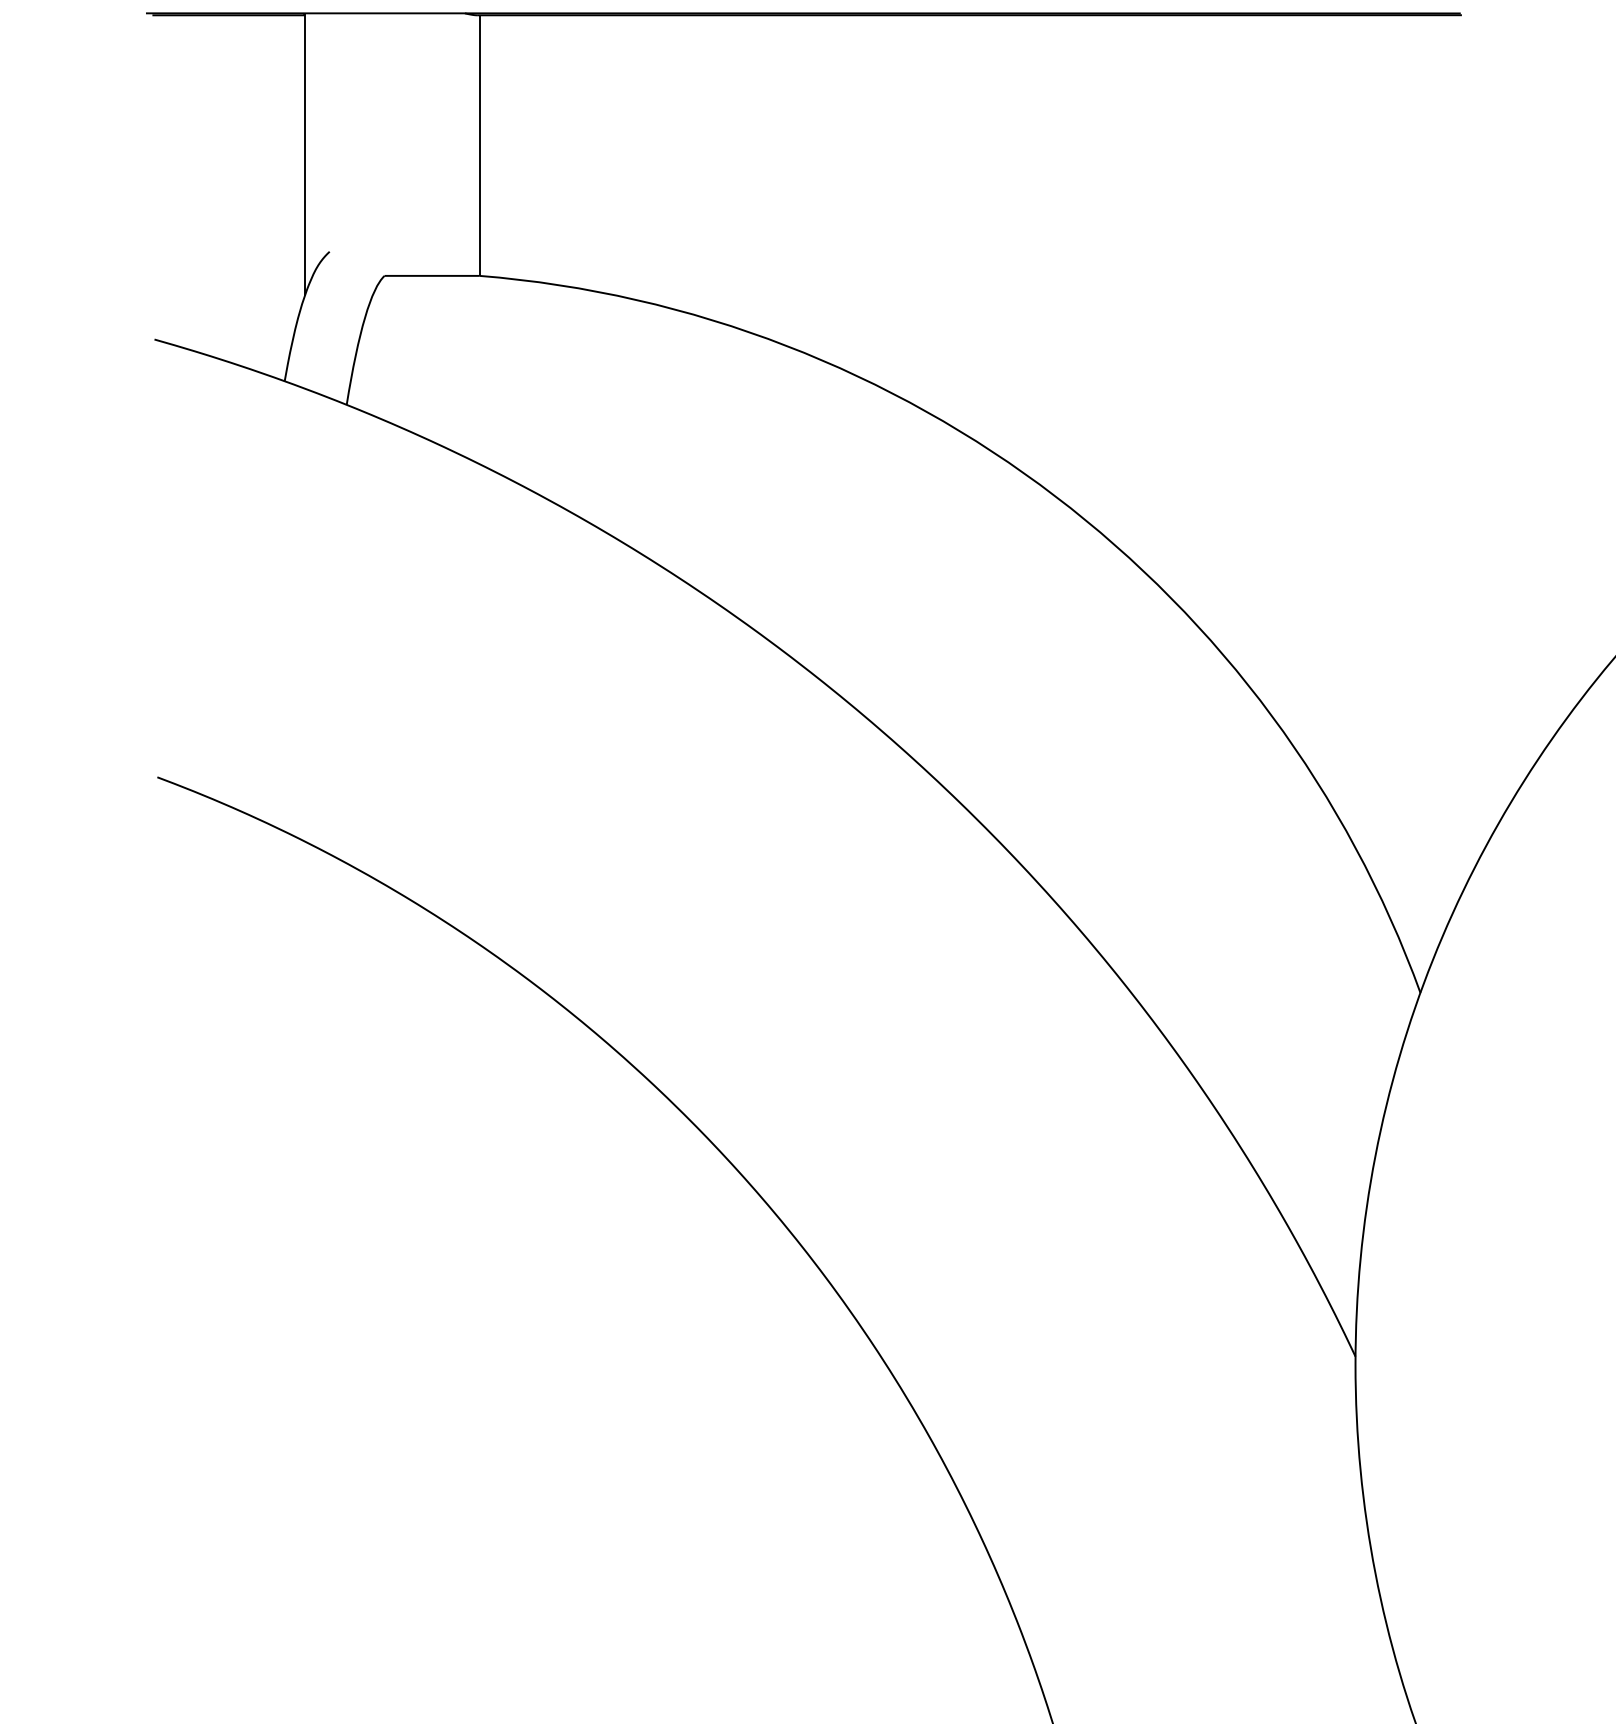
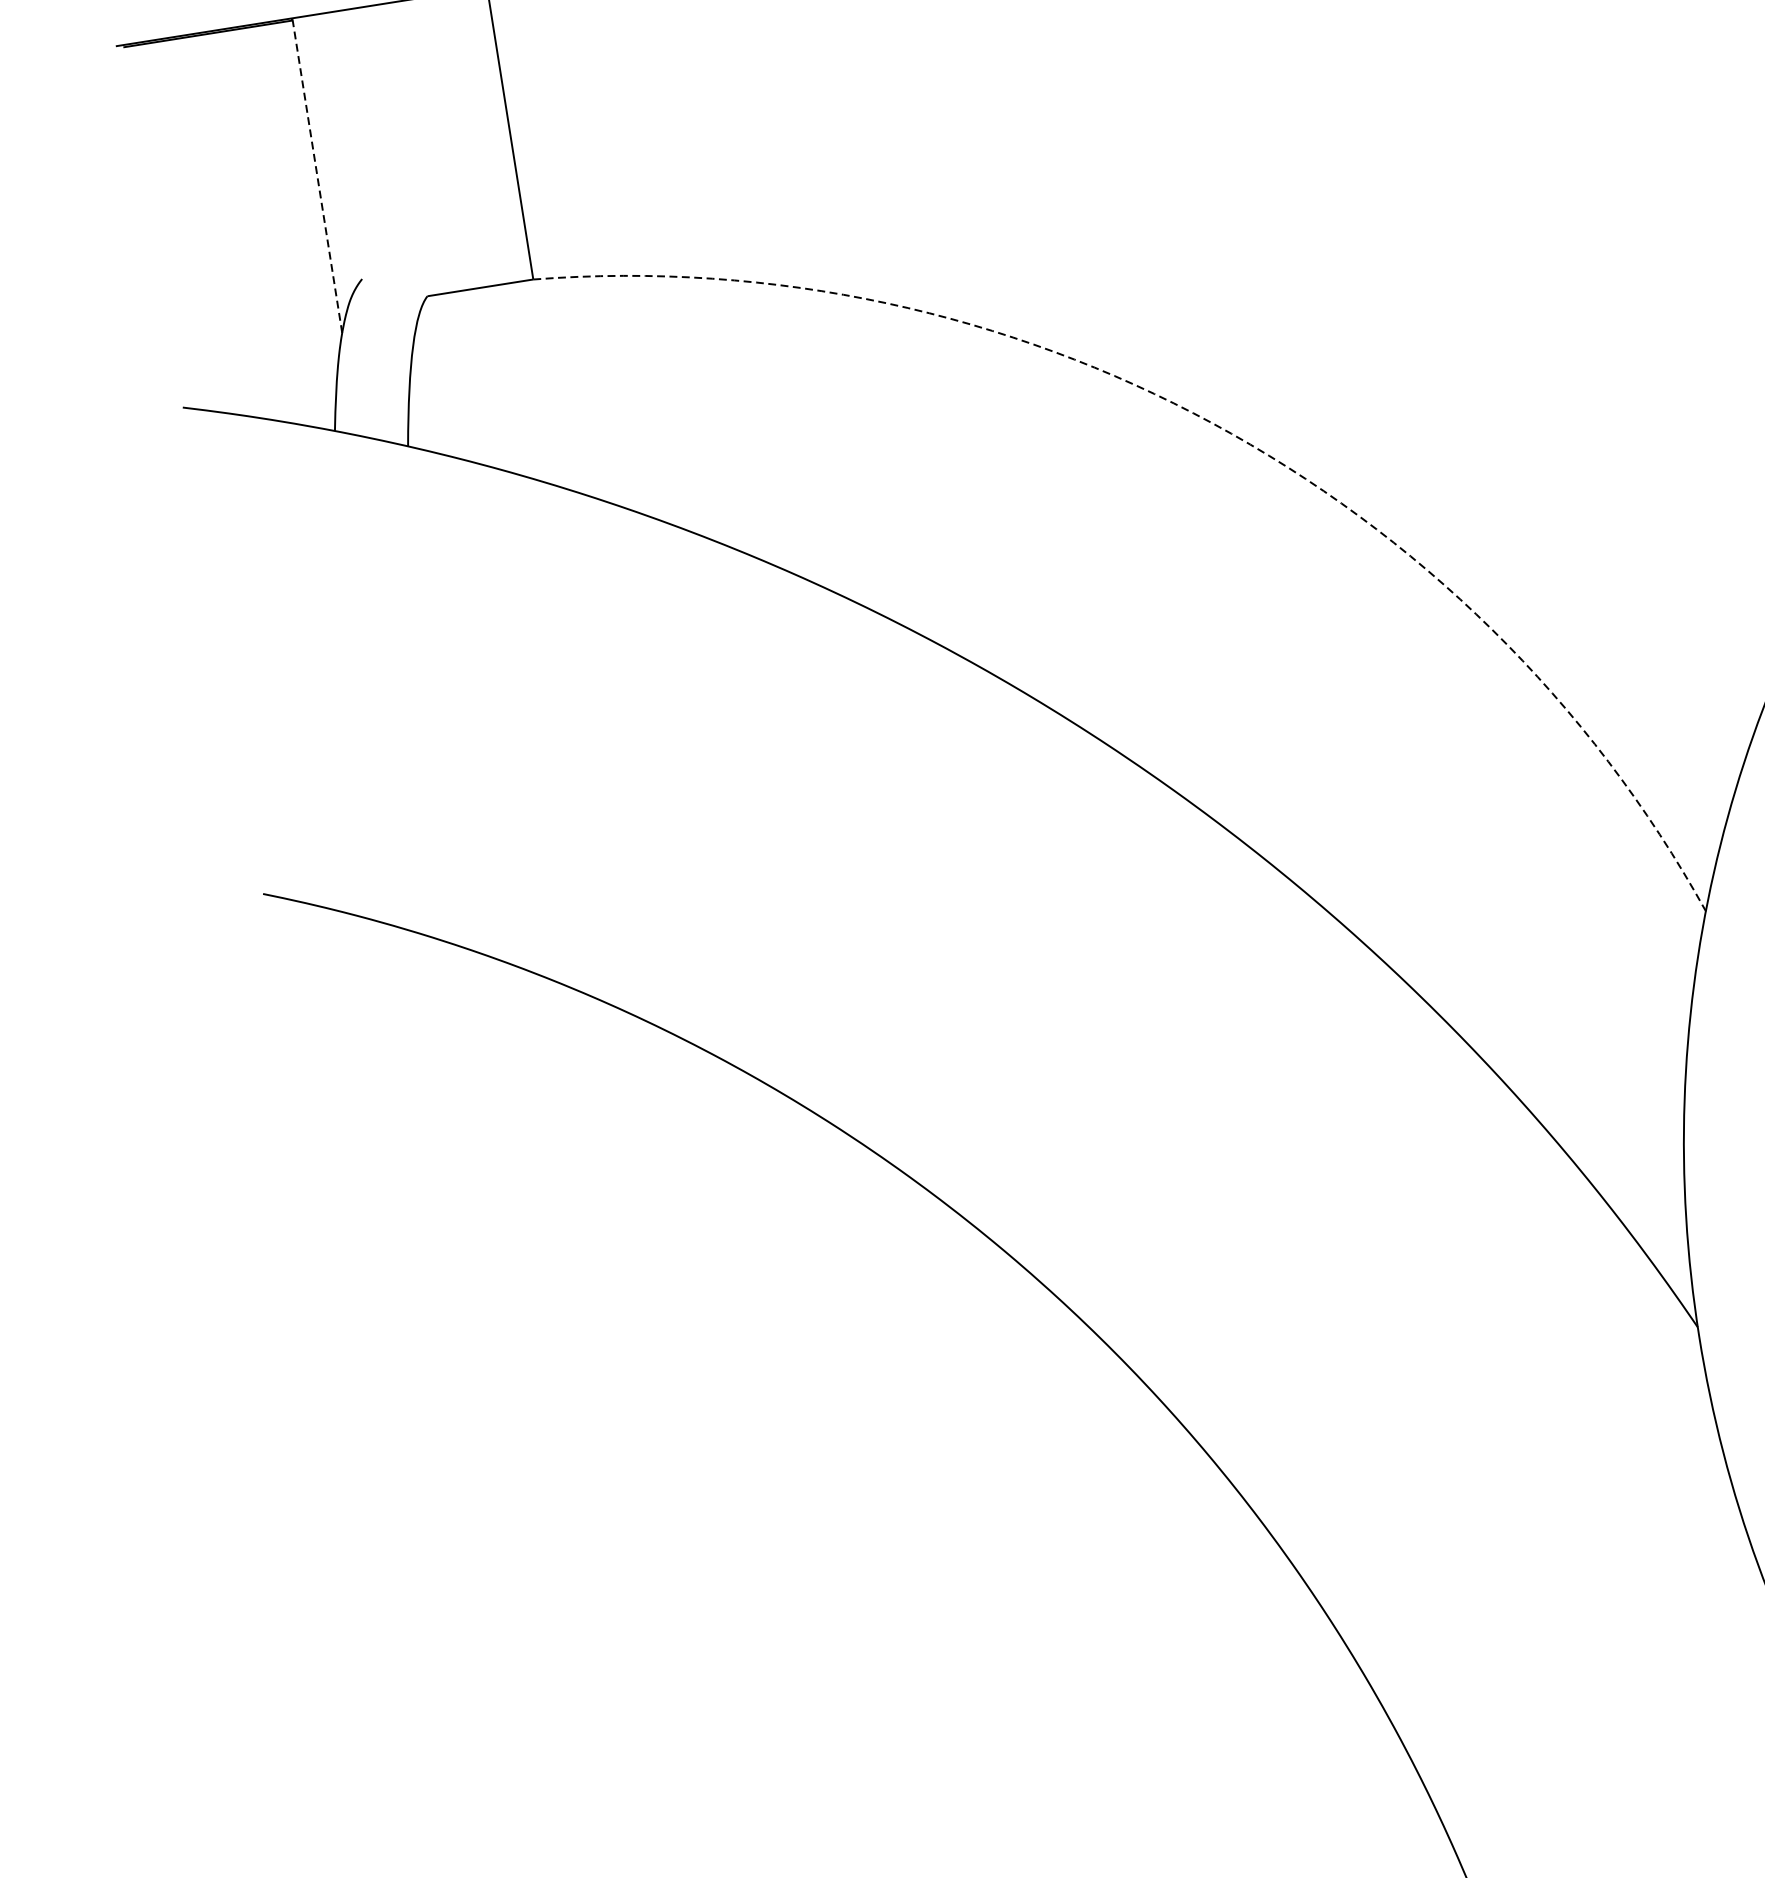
line: (304, 154) -> (317, 175), solid -> dashed
line: (1055, 496) -> (1212, 423), solid -> dashed

